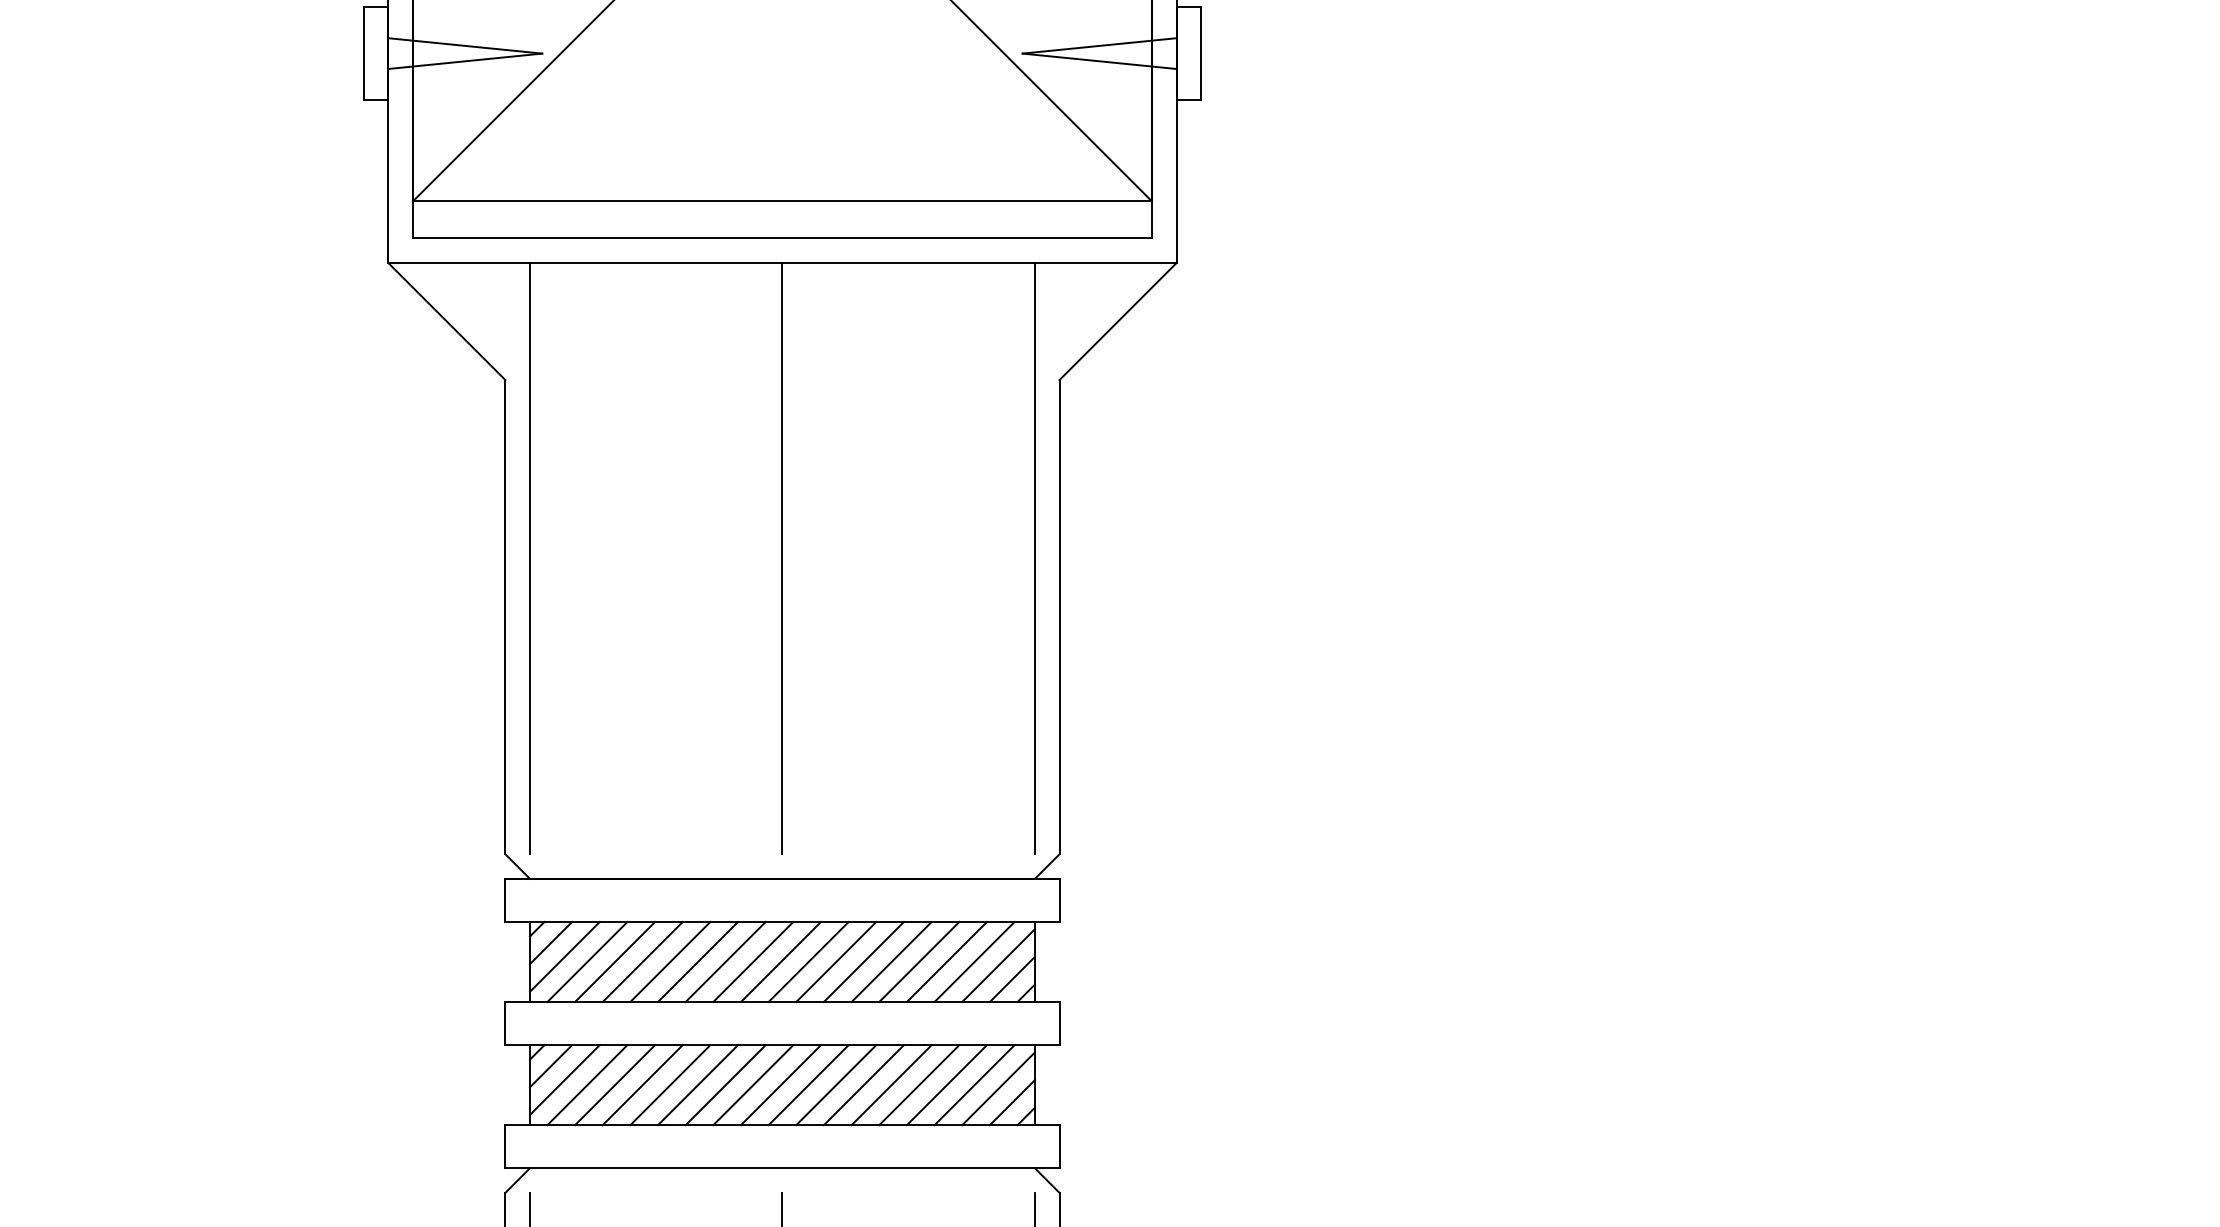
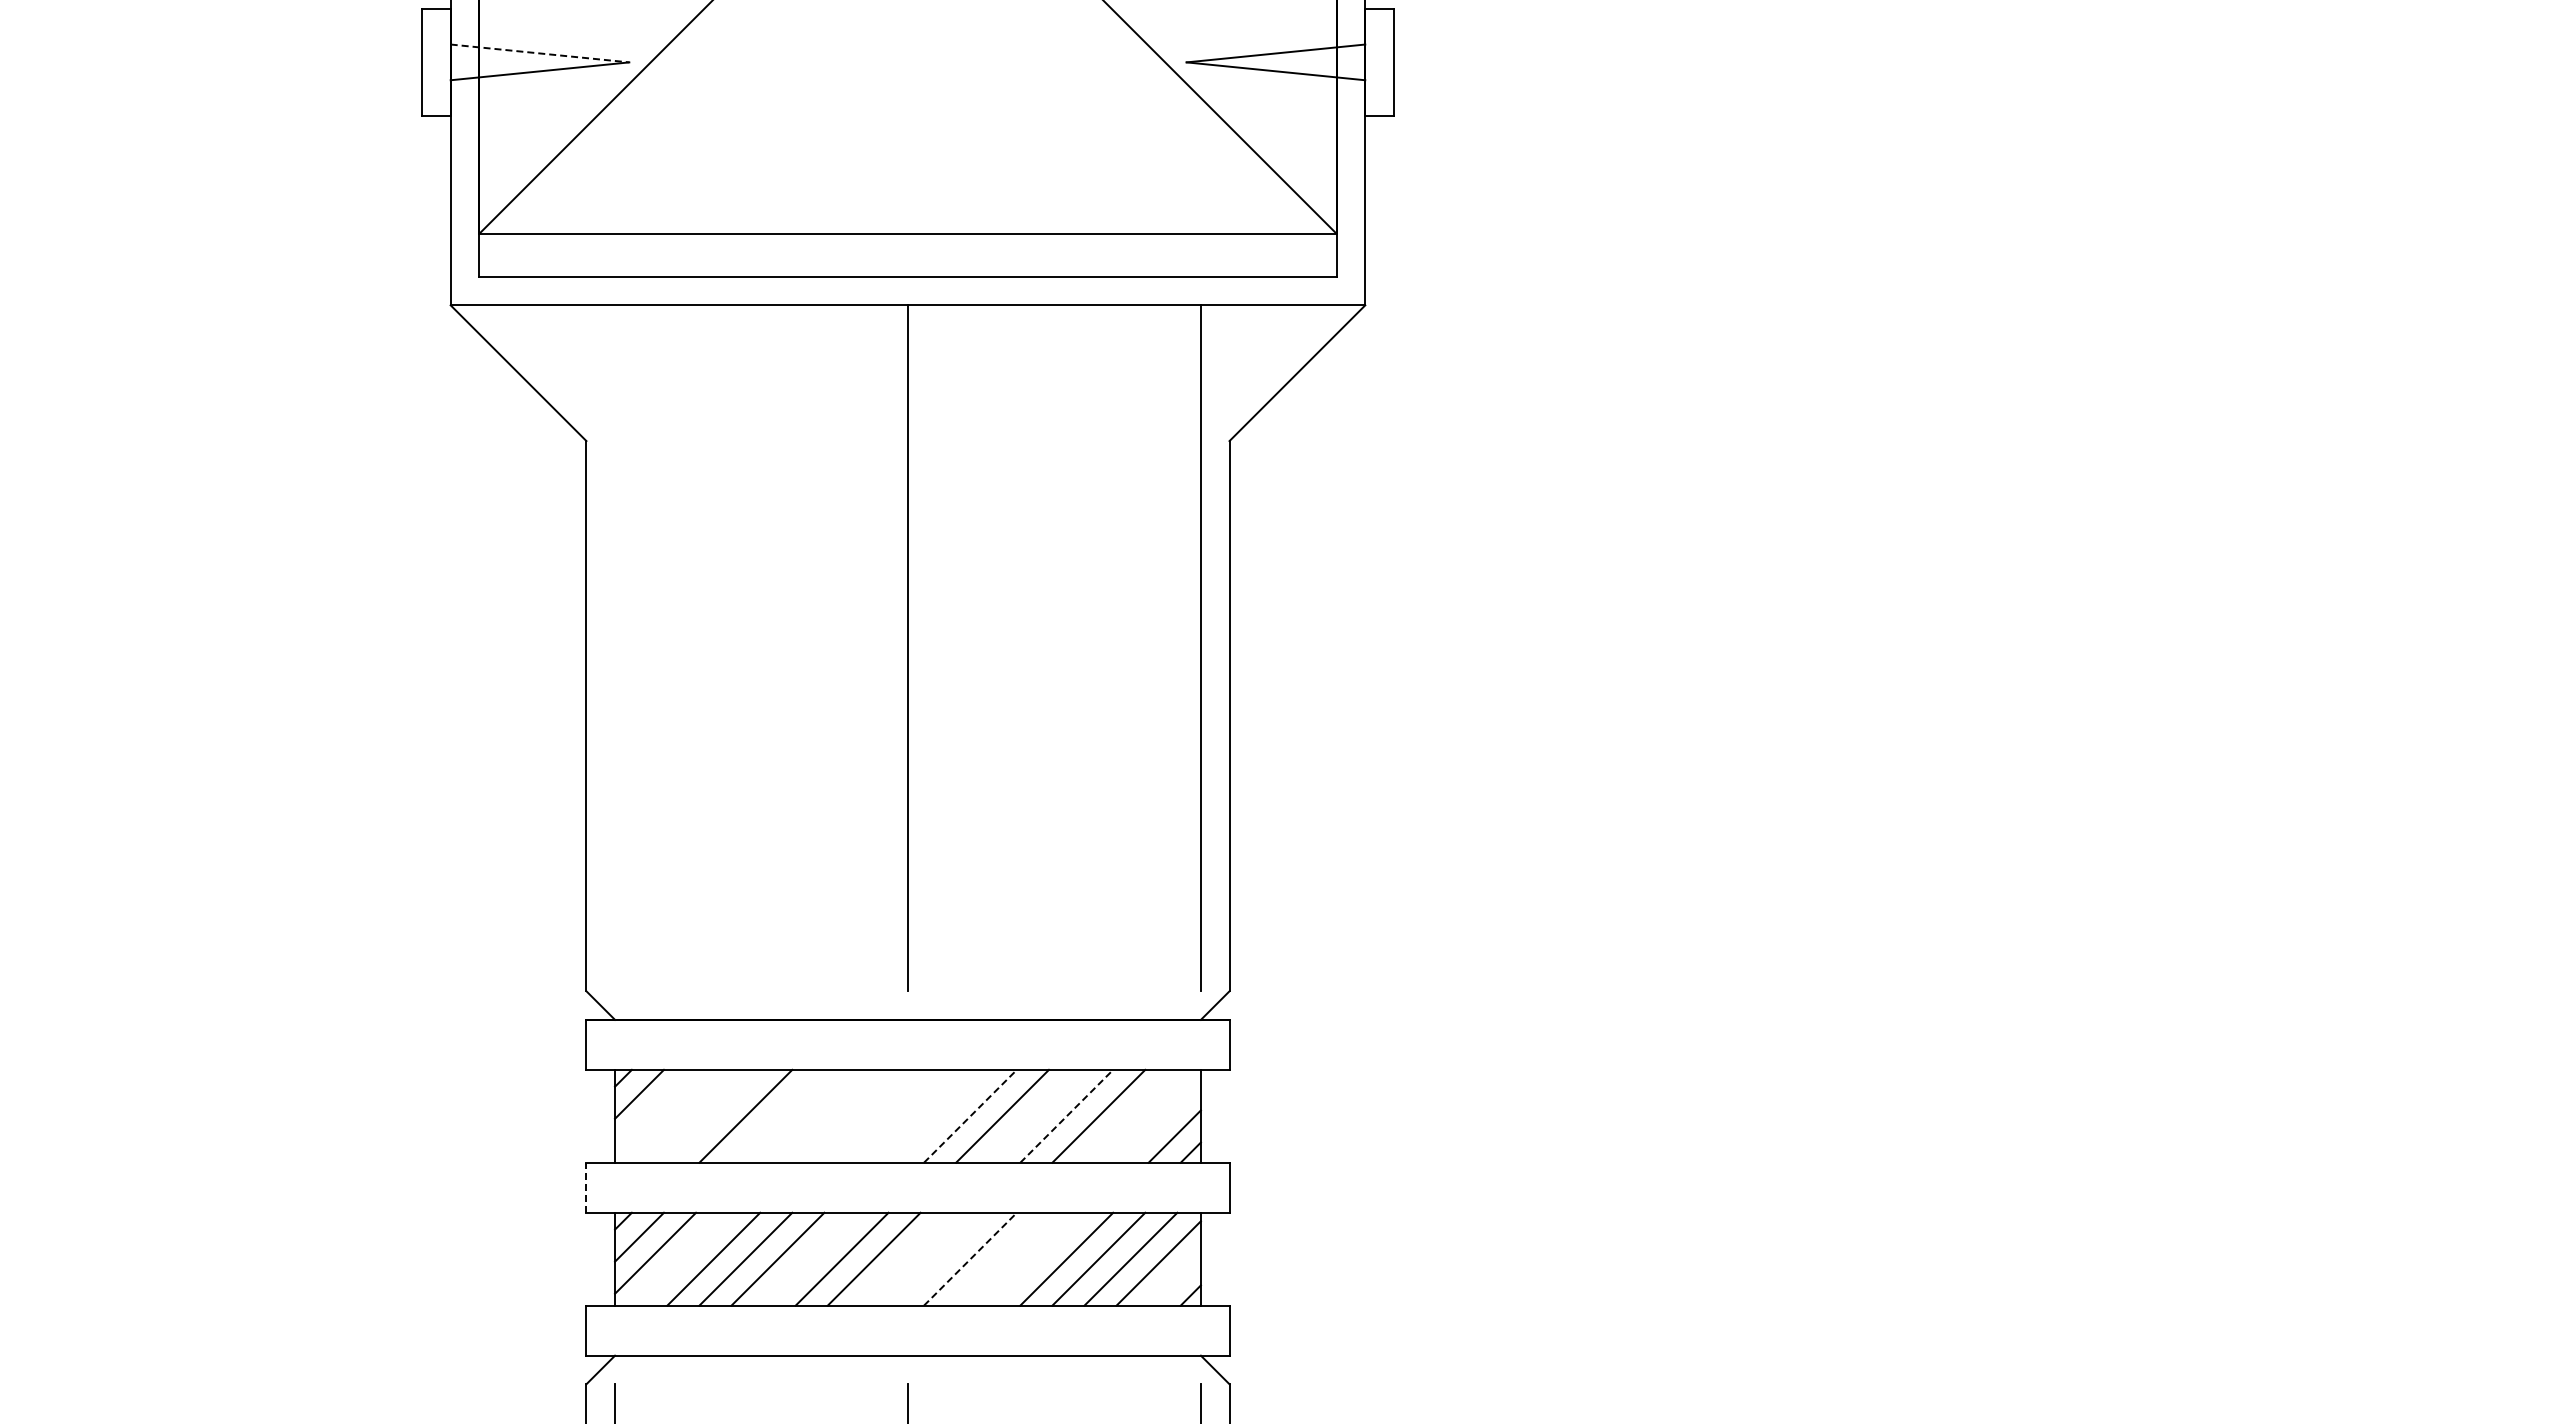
line: (465, 45) -> (540, 53), solid -> dashed
line: (530, 558) -> (615, 648), removed
line: (564, 956) -> (655, 1109), removed
line: (587, 961) -> (681, 1115), removed
line: (614, 961) -> (713, 1115), removed
line: (670, 961) -> (777, 1115), removed
line: (697, 961) -> (809, 1115), removed
line: (725, 961) -> (841, 1115), removed
line: (752, 961) -> (873, 1115), removed
line: (780, 961) -> (905, 1115), removed
line: (807, 961) -> (937, 1115), removed
line: (891, 961) -> (1034, 1115), removed
line: (974, 961) -> (1130, 1115), removed
line: (836, 962) -> (970, 1116), solid -> dashed
line: (919, 962) -> (1066, 1116), solid -> dashed
line: (998, 965) -> (1158, 1120), removed
line: (505, 1023) -> (586, 1187), solid -> dashed
line: (587, 1084) -> (681, 1258), removed
line: (697, 1084) -> (809, 1258), removed
line: (780, 1084) -> (905, 1258), removed
line: (807, 1084) -> (937, 1258), removed
line: (863, 1084) -> (1002, 1258), removed
line: (891, 1084) -> (1034, 1258), removed
line: (836, 1085) -> (970, 1259), solid -> dashed
line: (1012, 1102) -> (1174, 1279), removed

